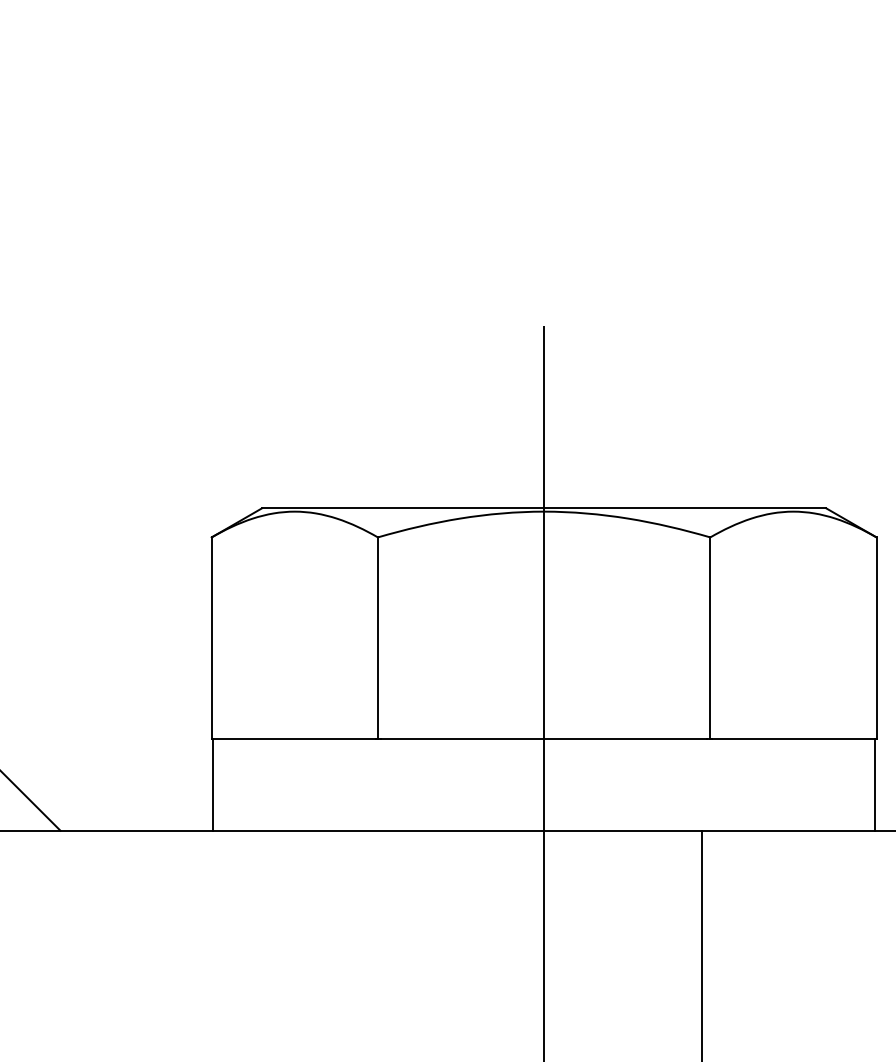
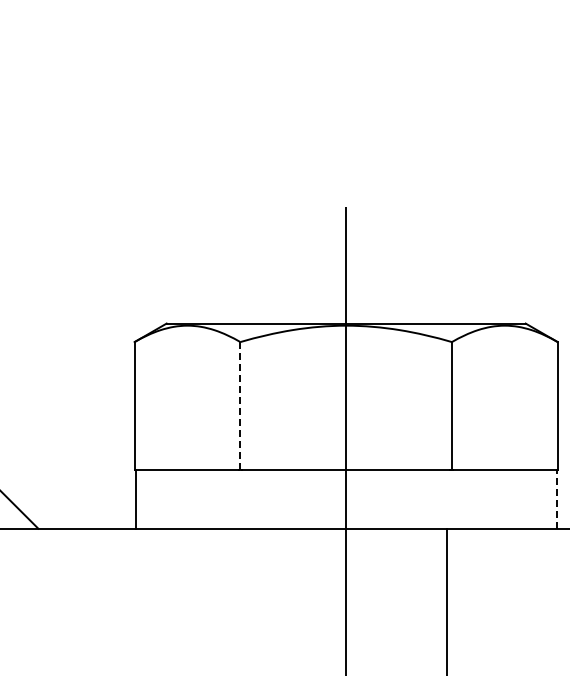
line: (378, 637) -> (240, 405), solid -> dashed
line: (874, 783) -> (556, 498), solid -> dashed

